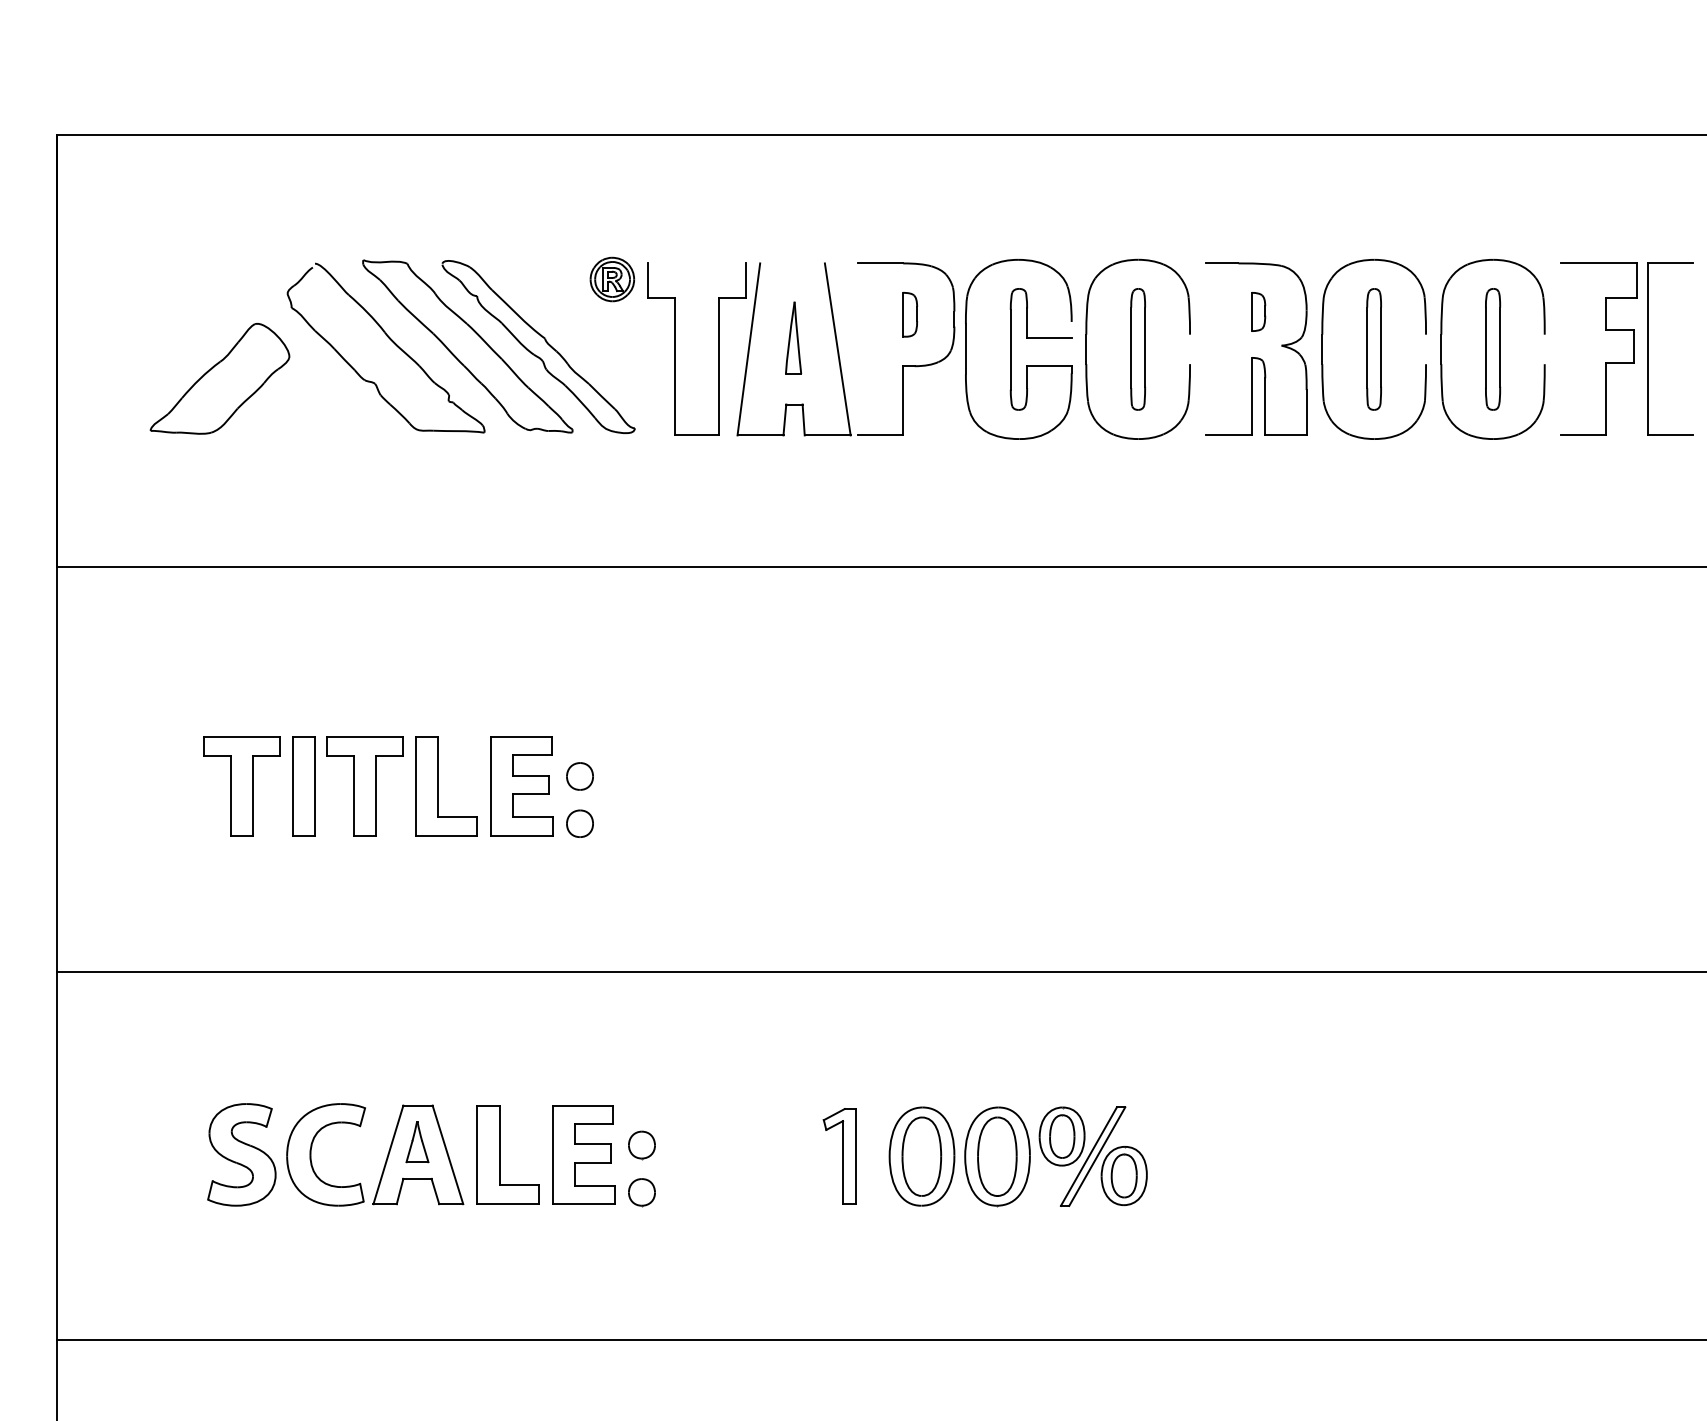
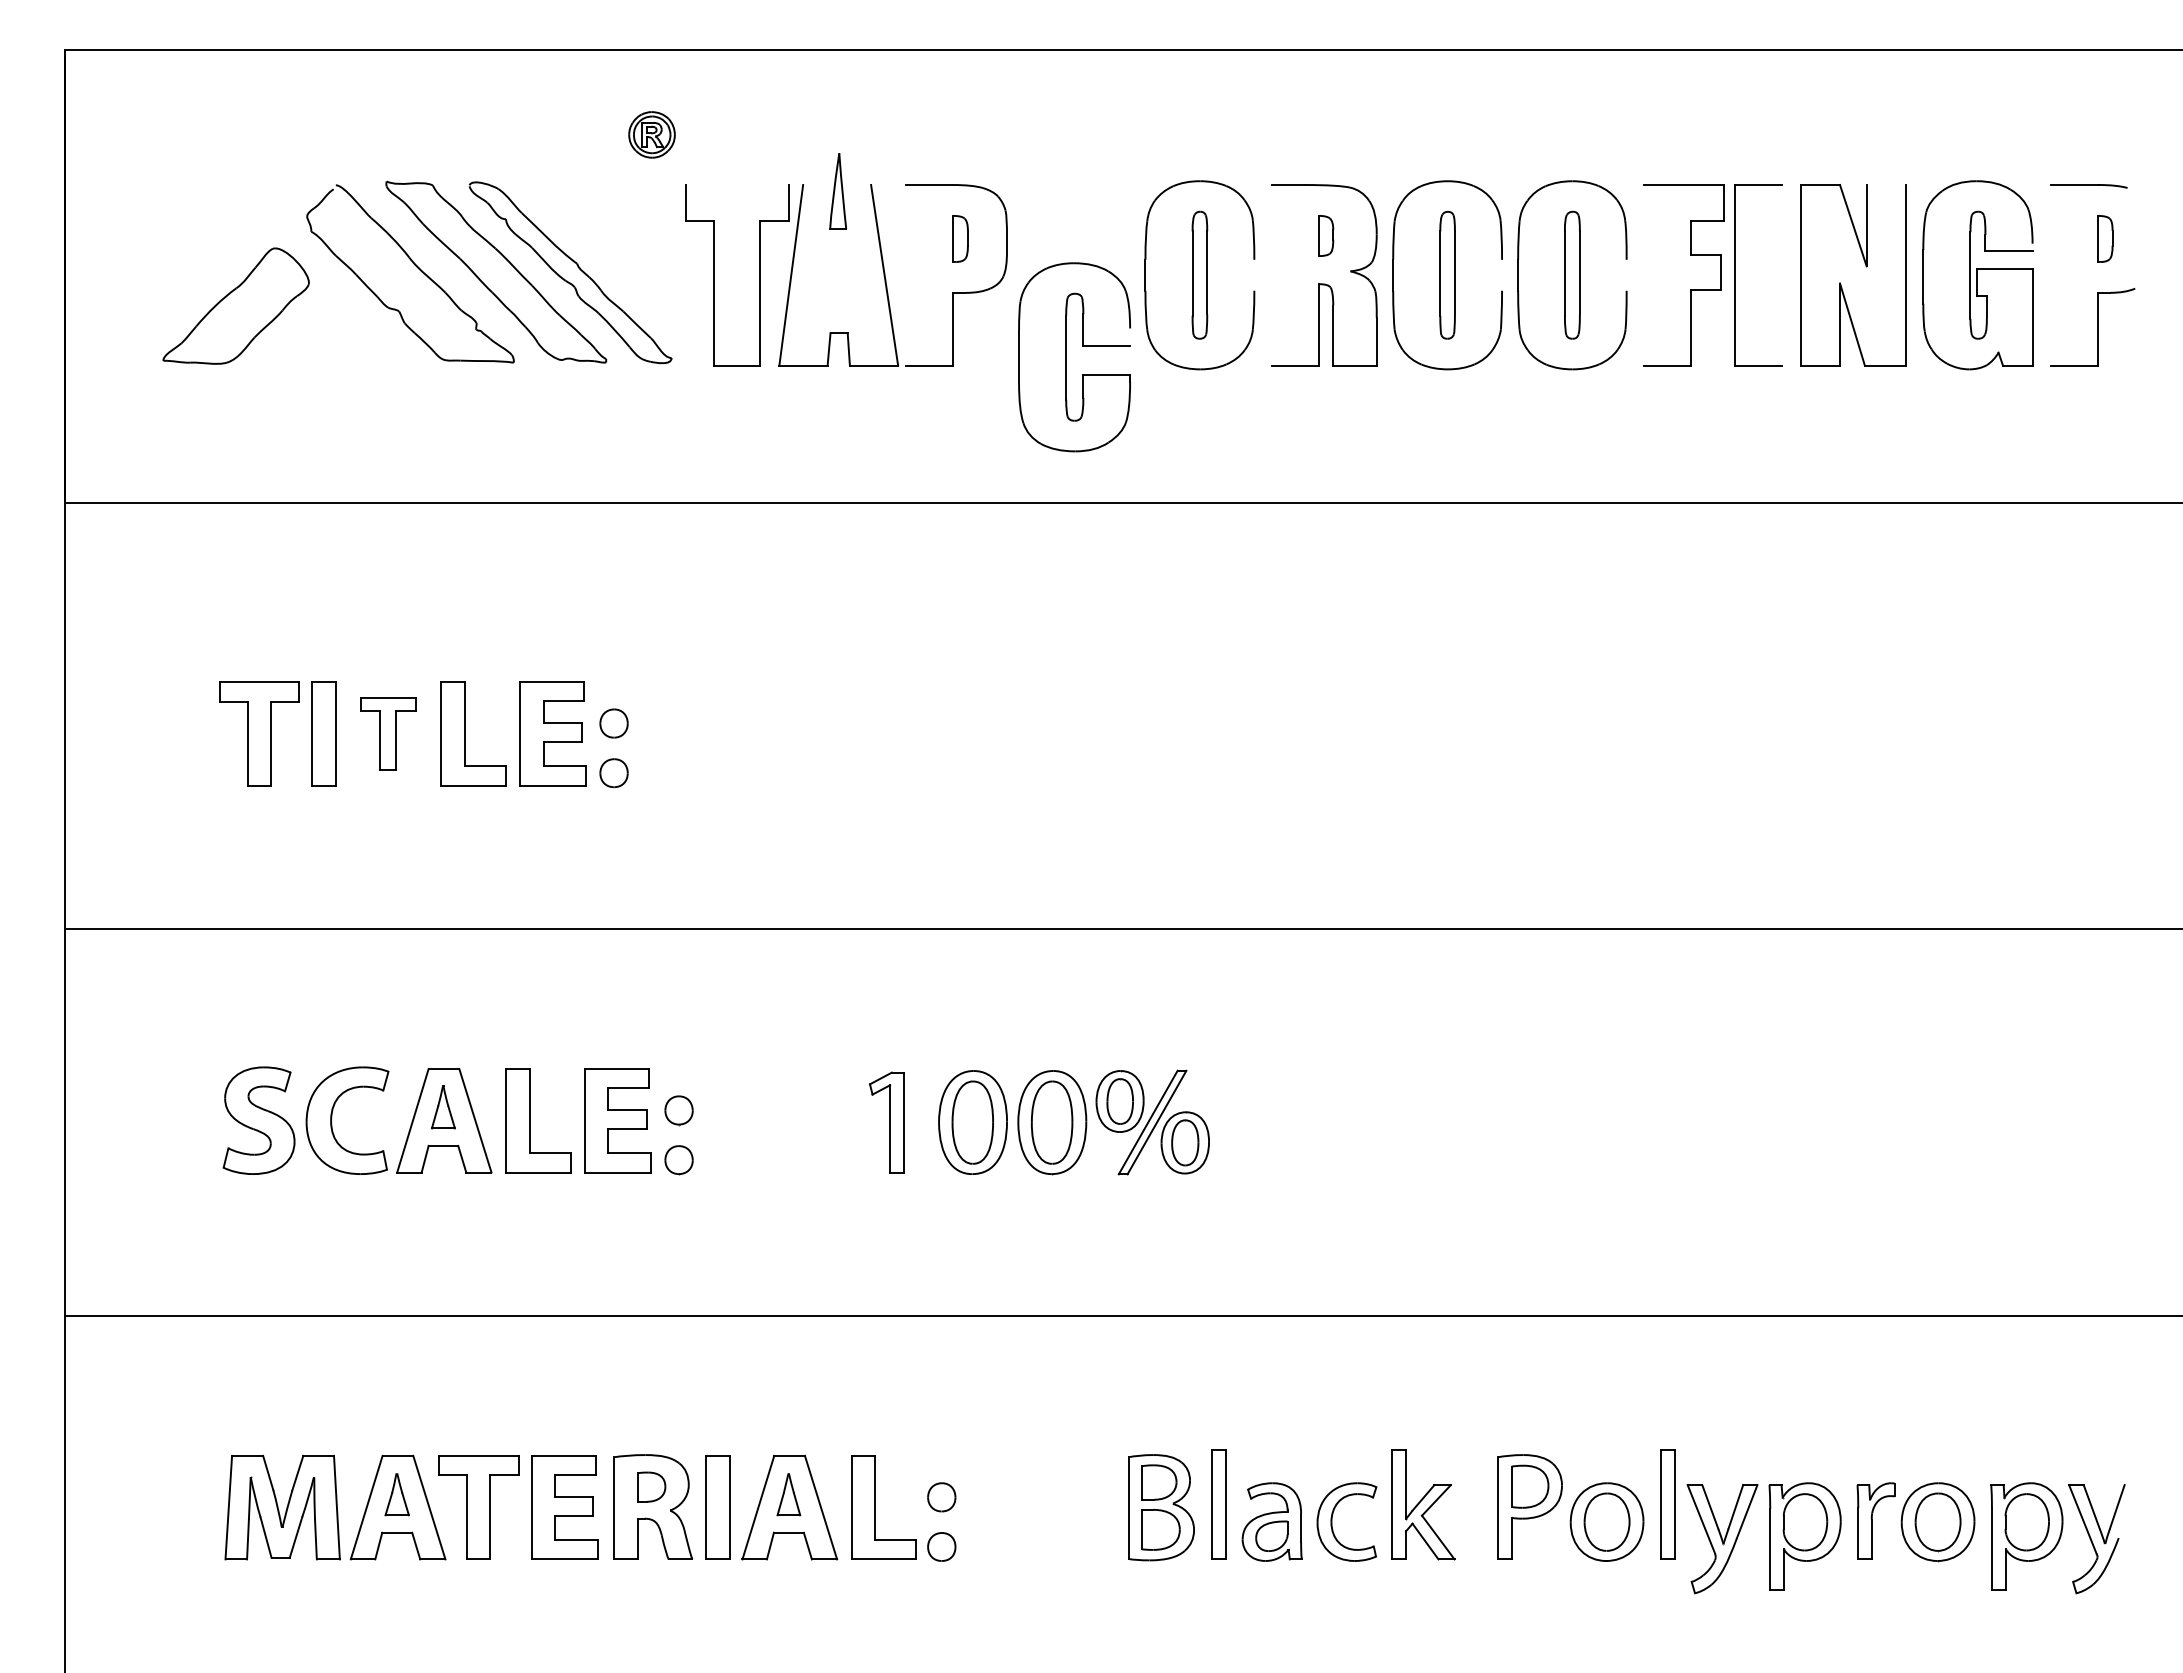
part: (611, 279) -> (651, 134), moved
part: (793, 338) -> (838, 191), moved
part: (1011, 349) -> (1066, 357), moved
part: (365, 785) -> (388, 733), size x0.7

